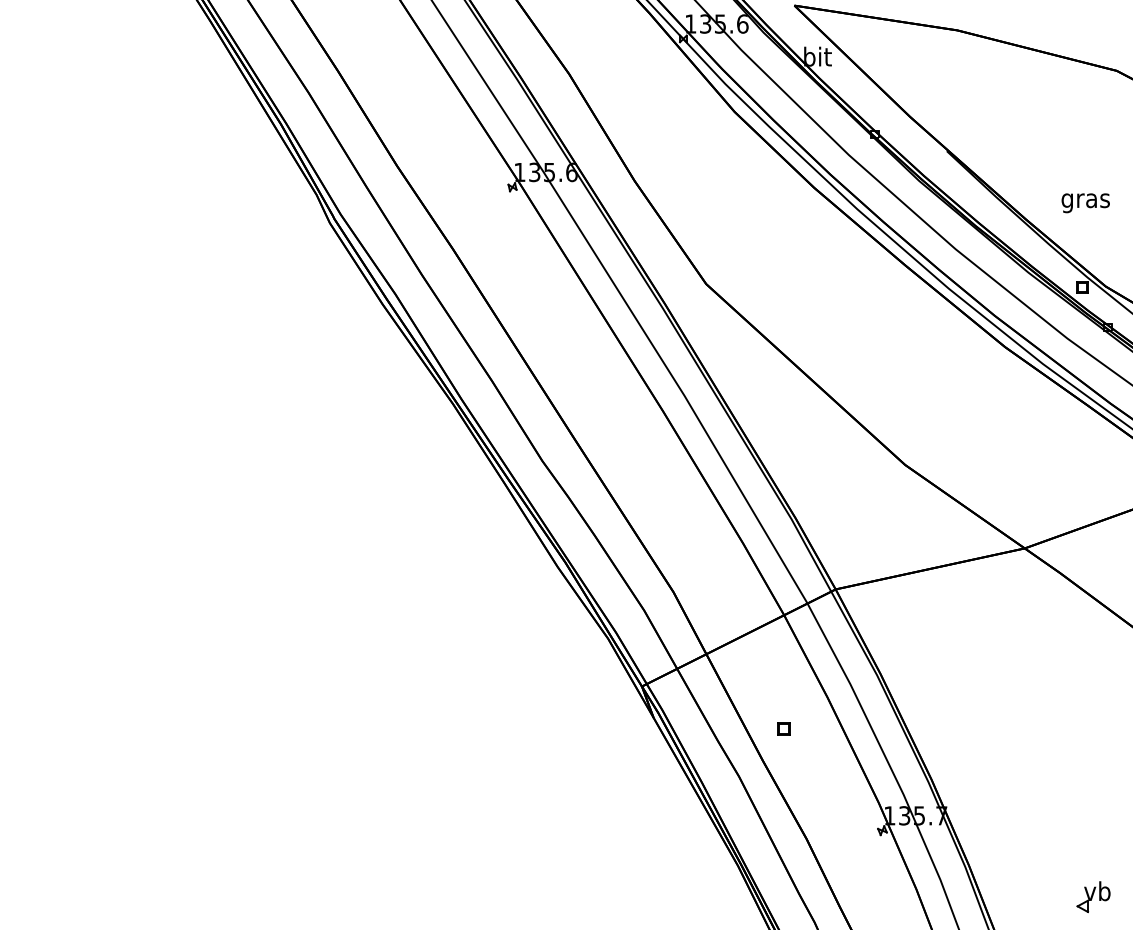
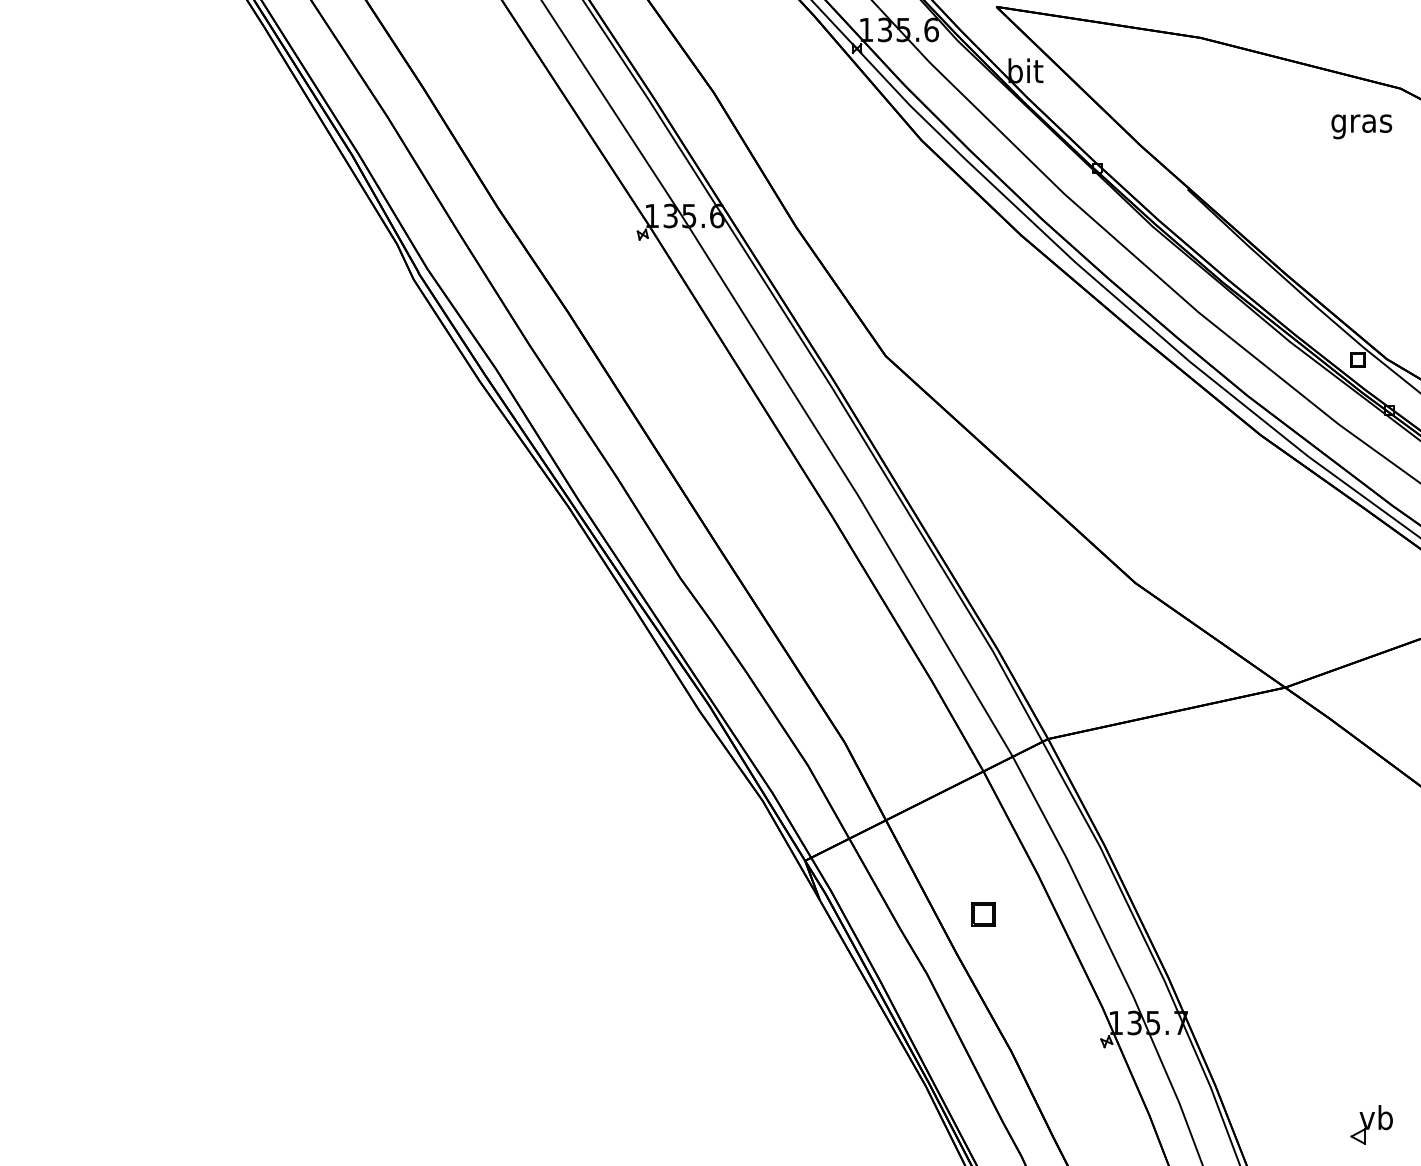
text: (1085, 203) -> (1361, 127), moved
part: (783, 728) -> (982, 913), size x1.6

